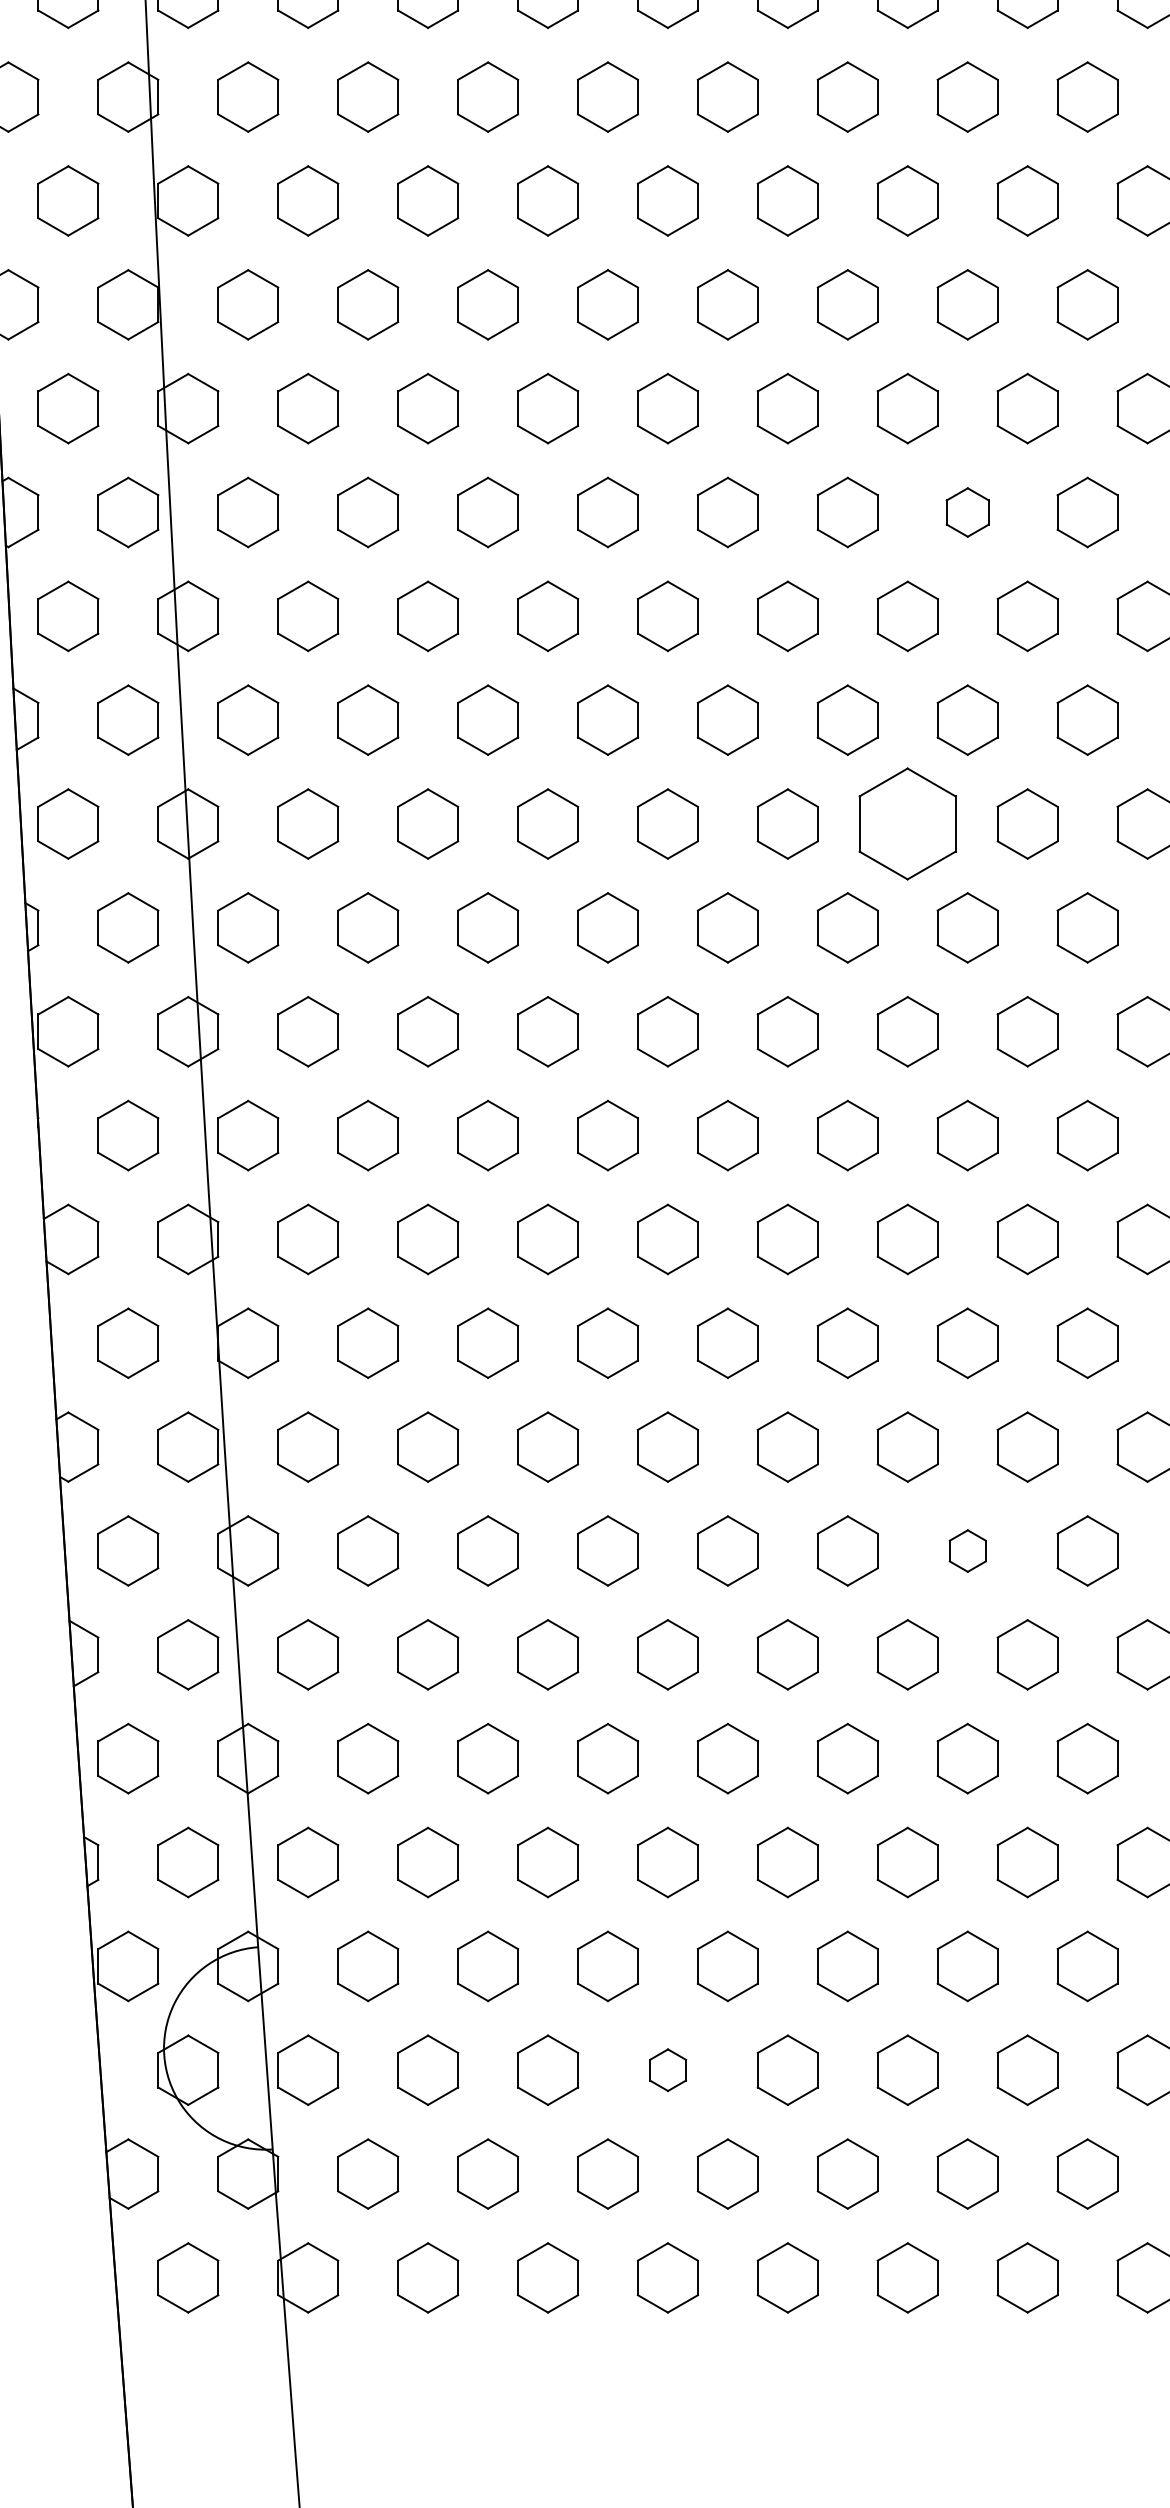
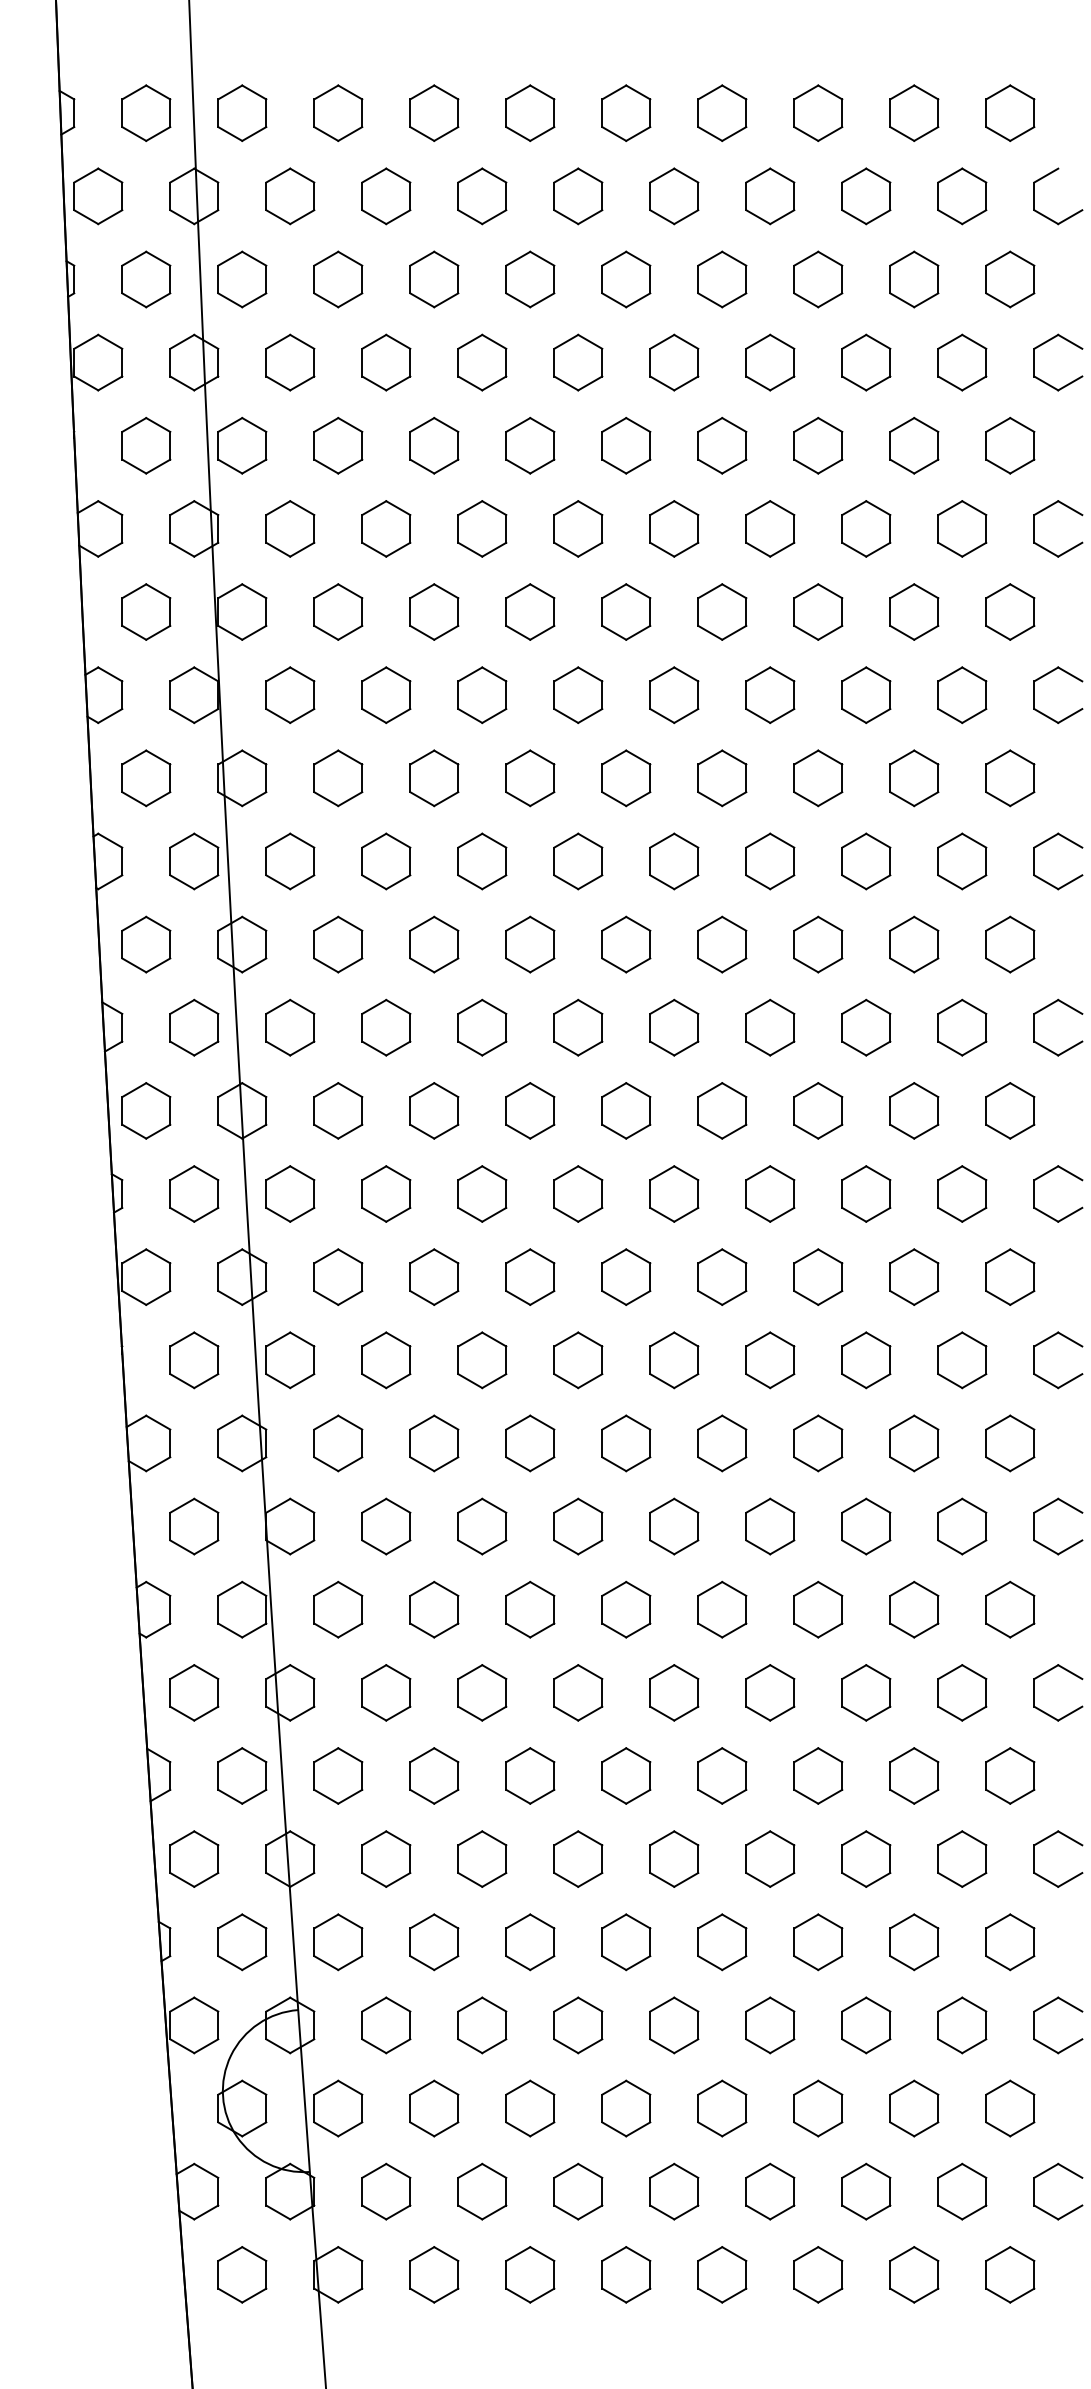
part: (968, 512) -> (866, 861), size x1.43
part: (908, 823) -> (818, 1110), size x0.62
part: (968, 1550) -> (866, 1692), size x1.67
part: (668, 2070) -> (626, 2108), size x1.67

